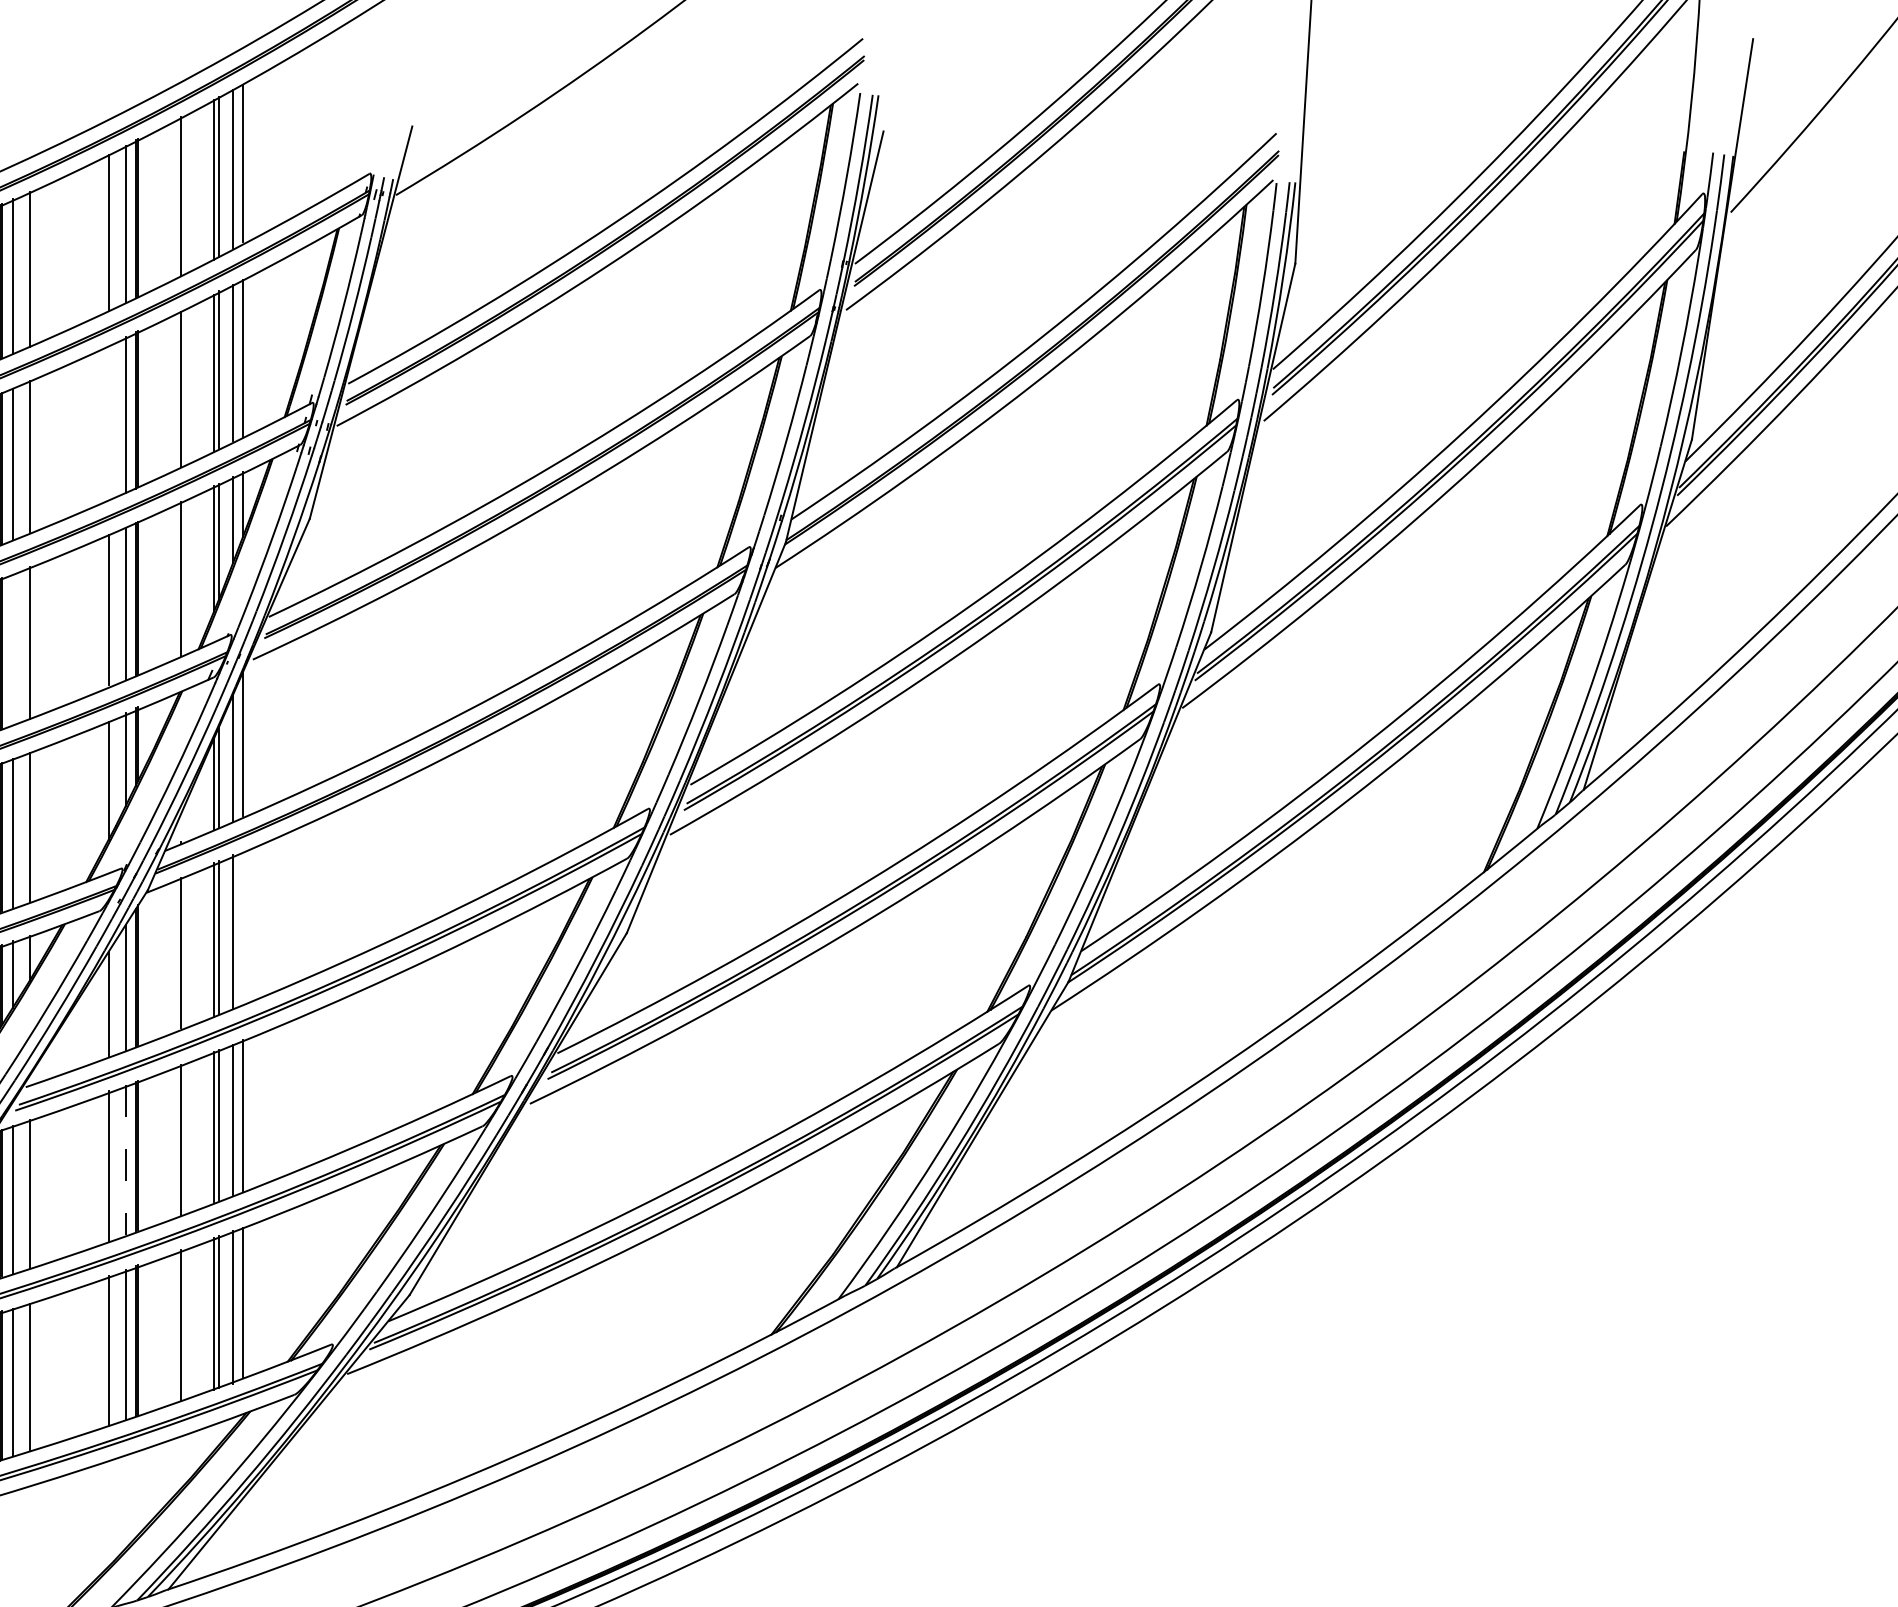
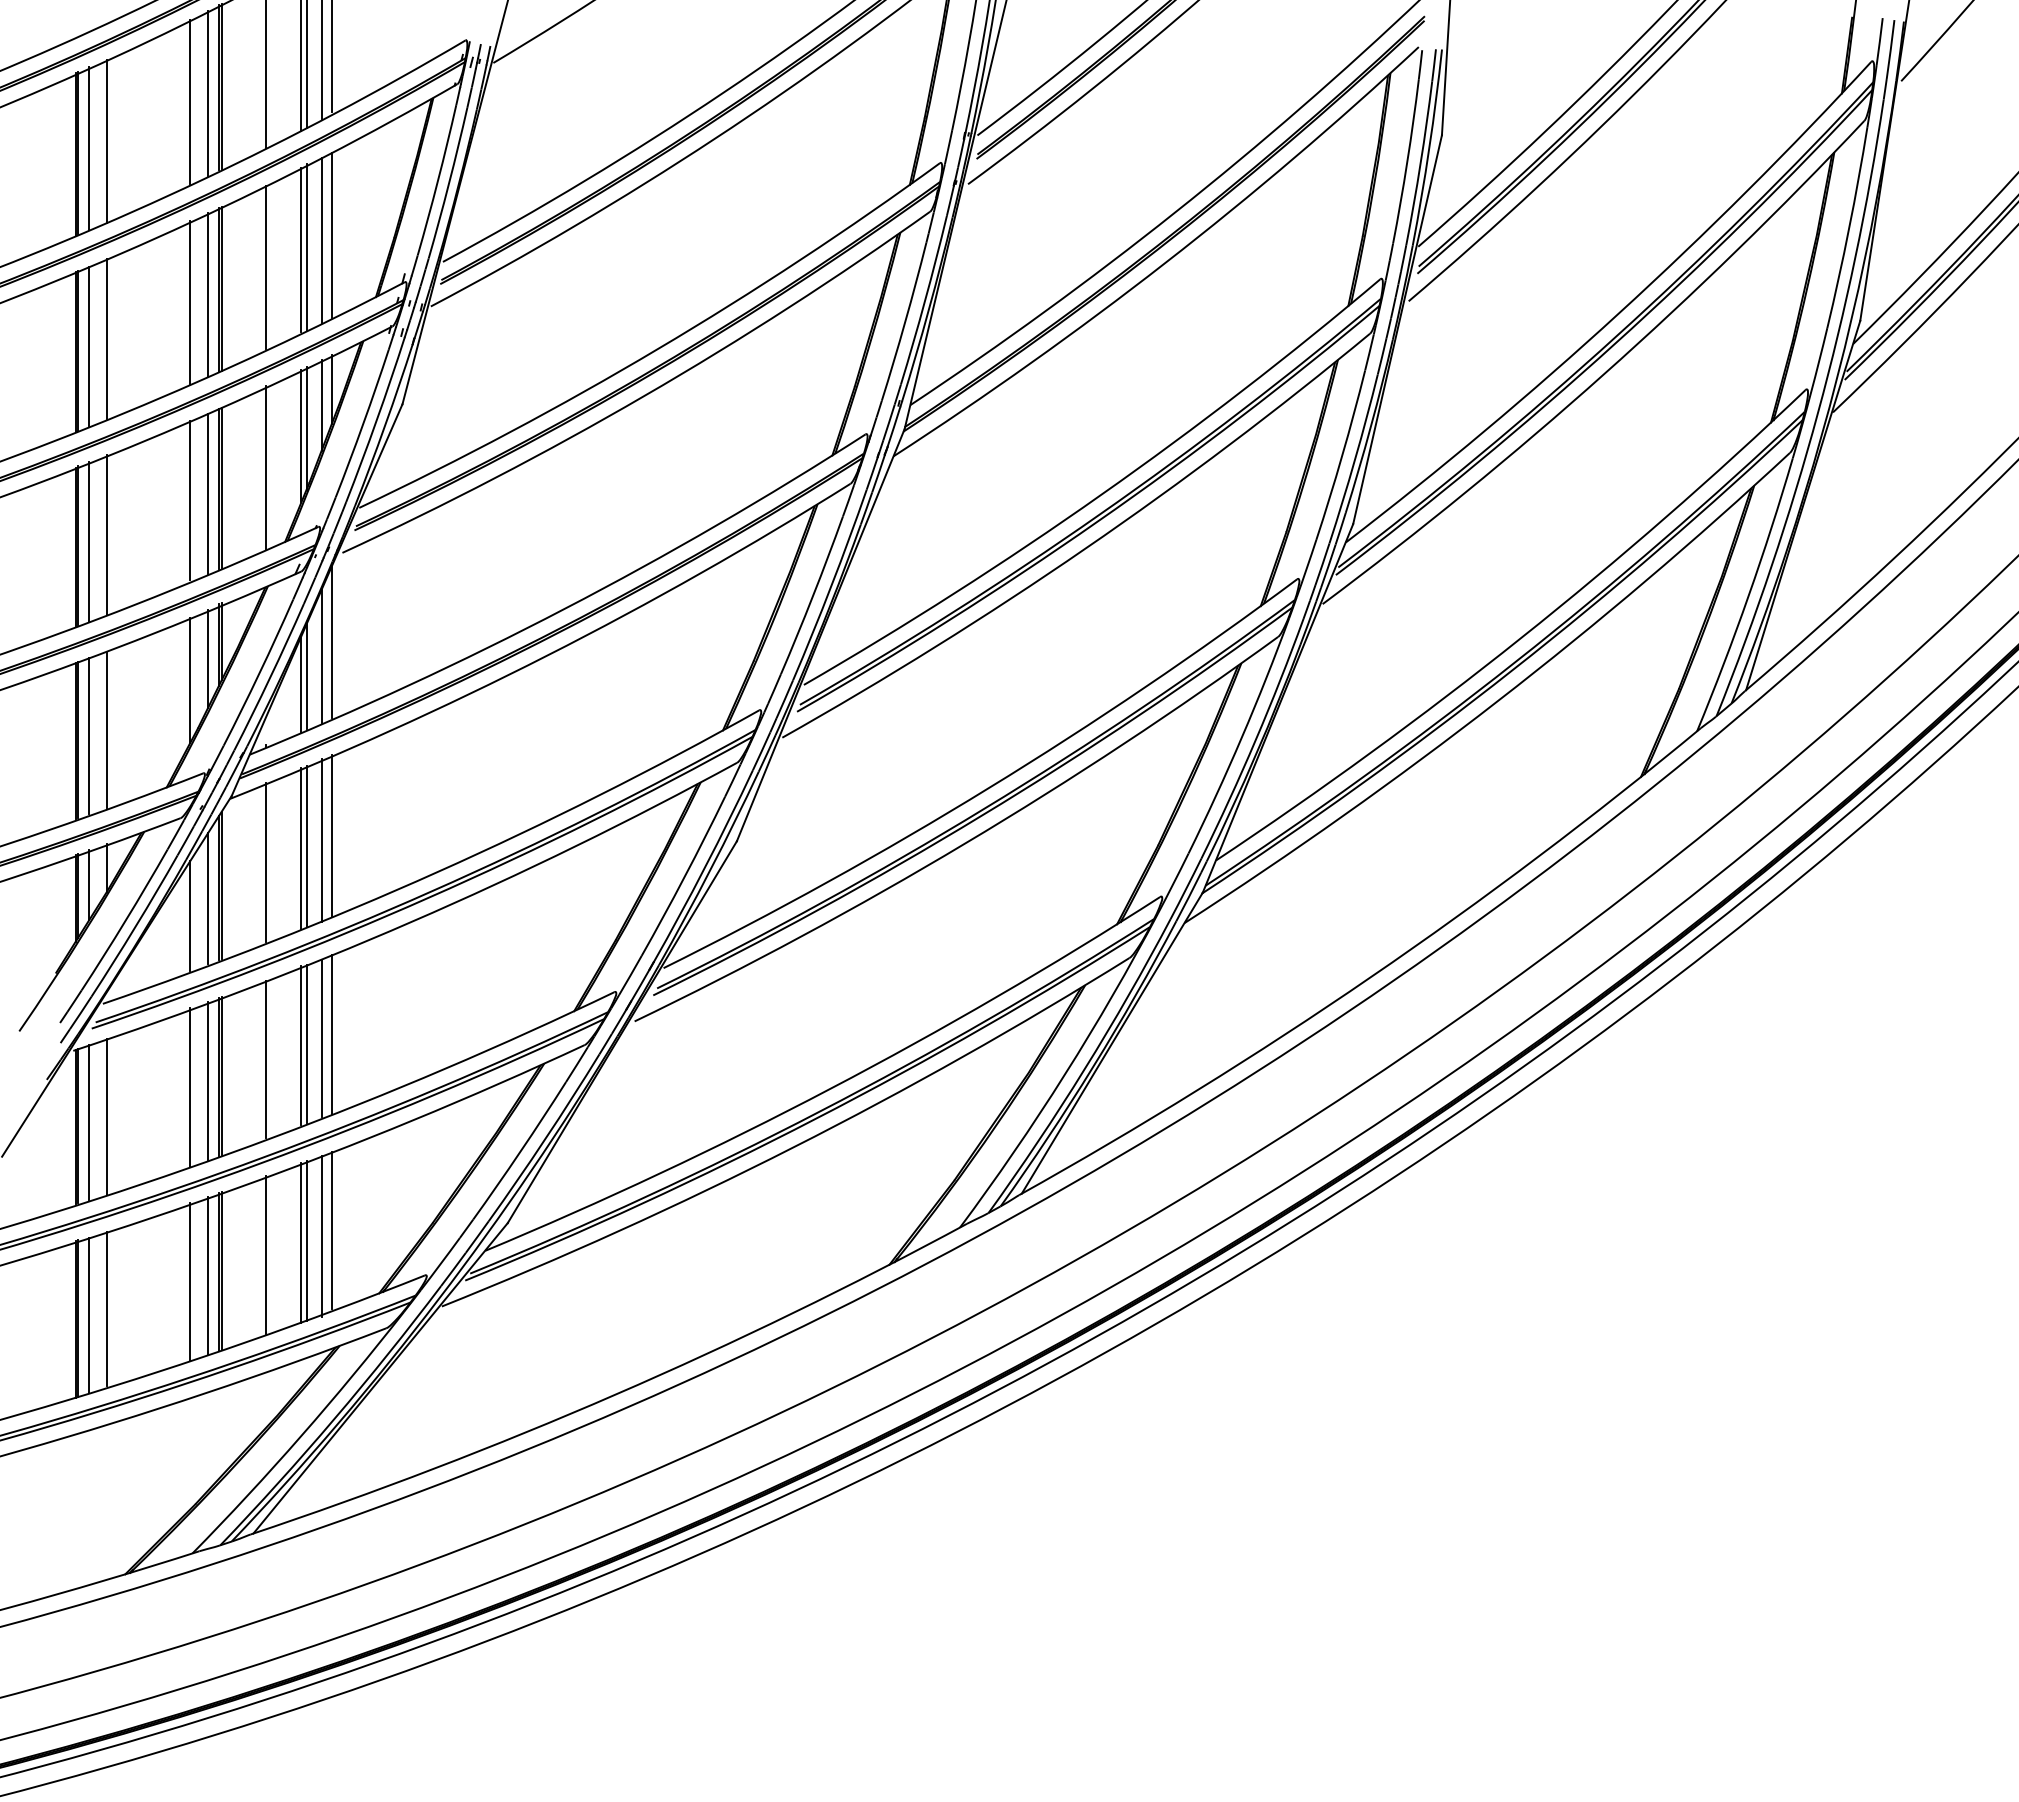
line: (108, 422) -> (190, 302), added
line: (13, 648) -> (89, 541), added
line: (242, 927) -> (331, 835), added
line: (125, 1160) -> (208, 1081), dashed -> solid

